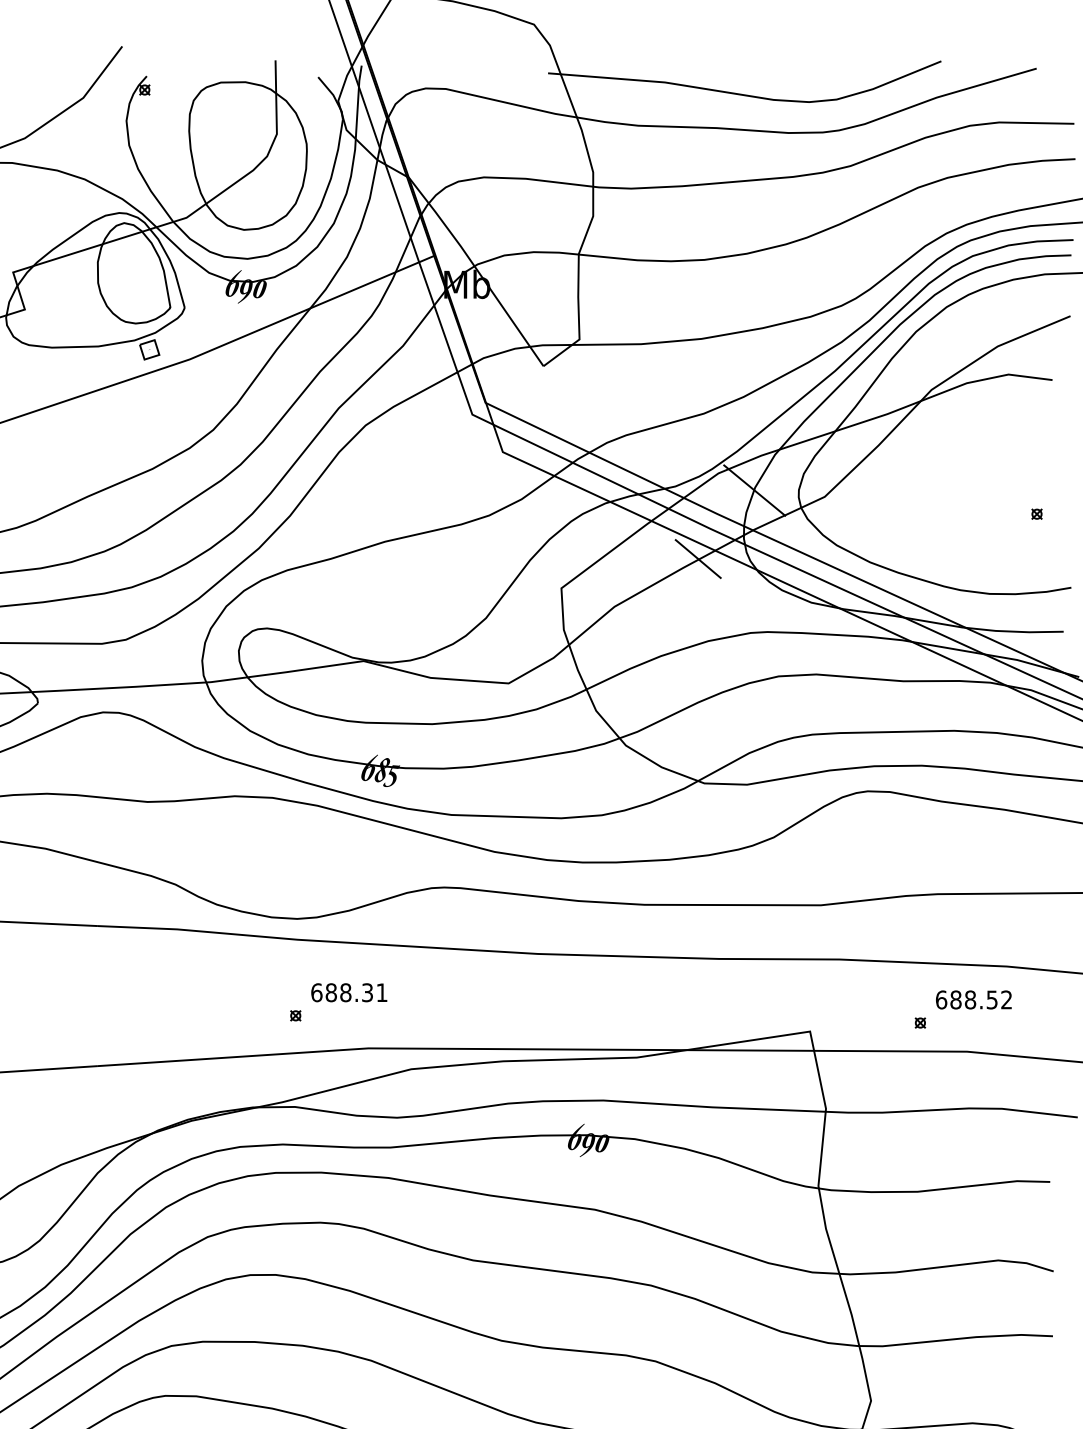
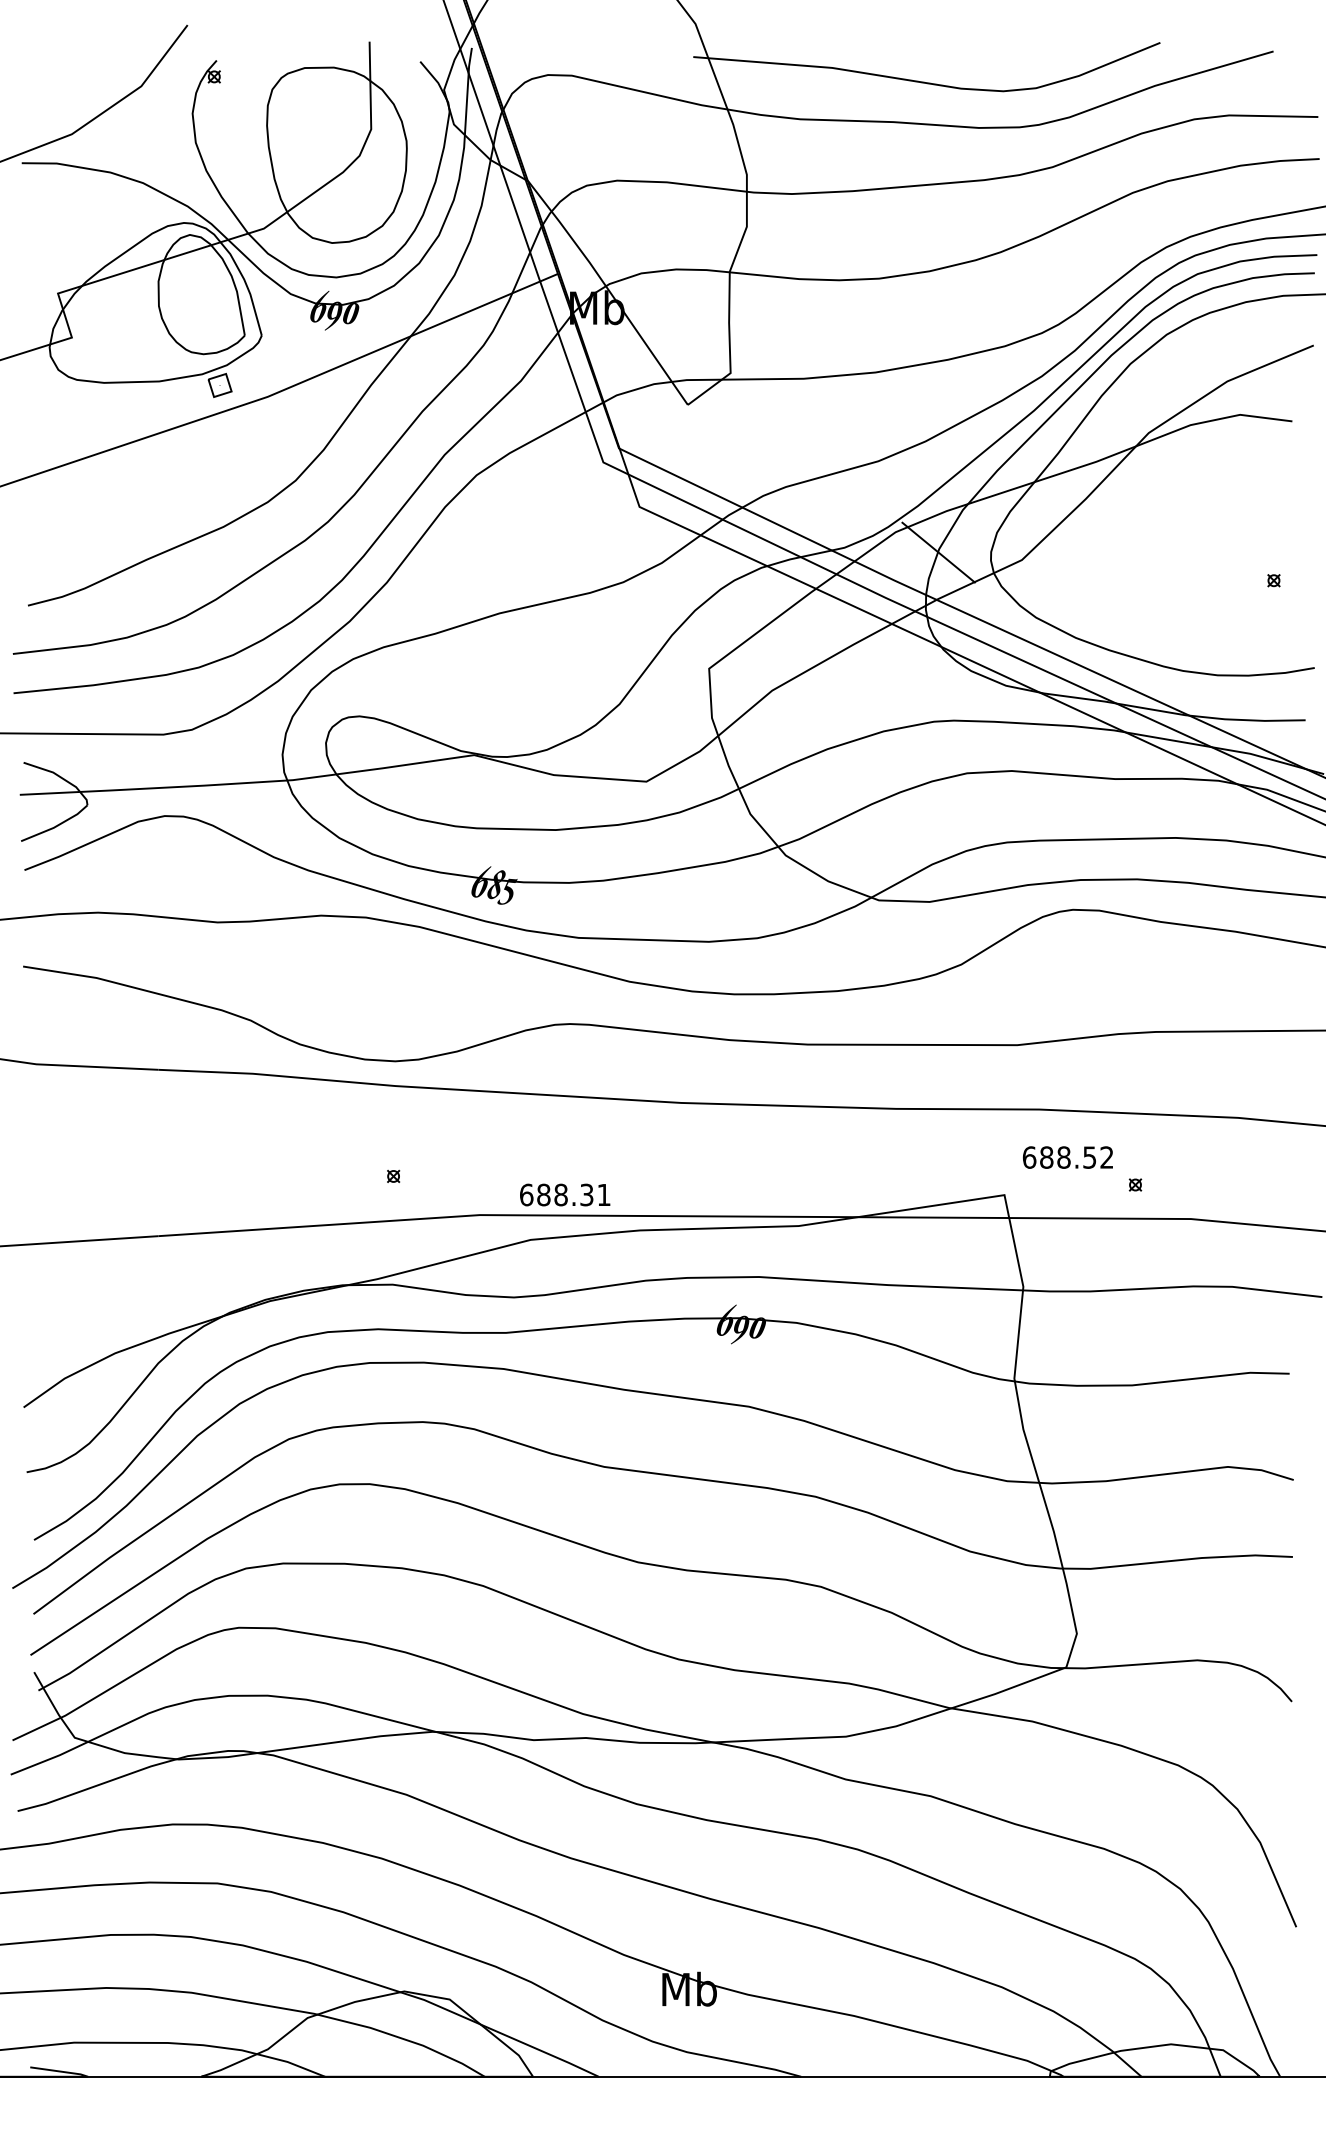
line: (698, 558) -> (871, 633), removed
text: (349, 992) -> (565, 1194), moved
text: (973, 999) -> (1067, 1157), moved

